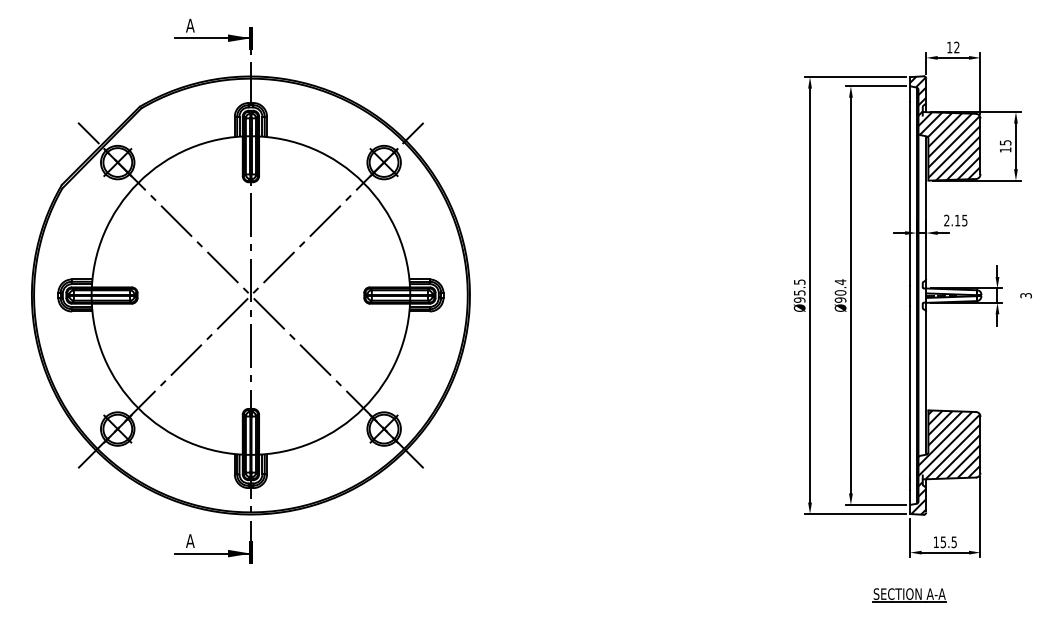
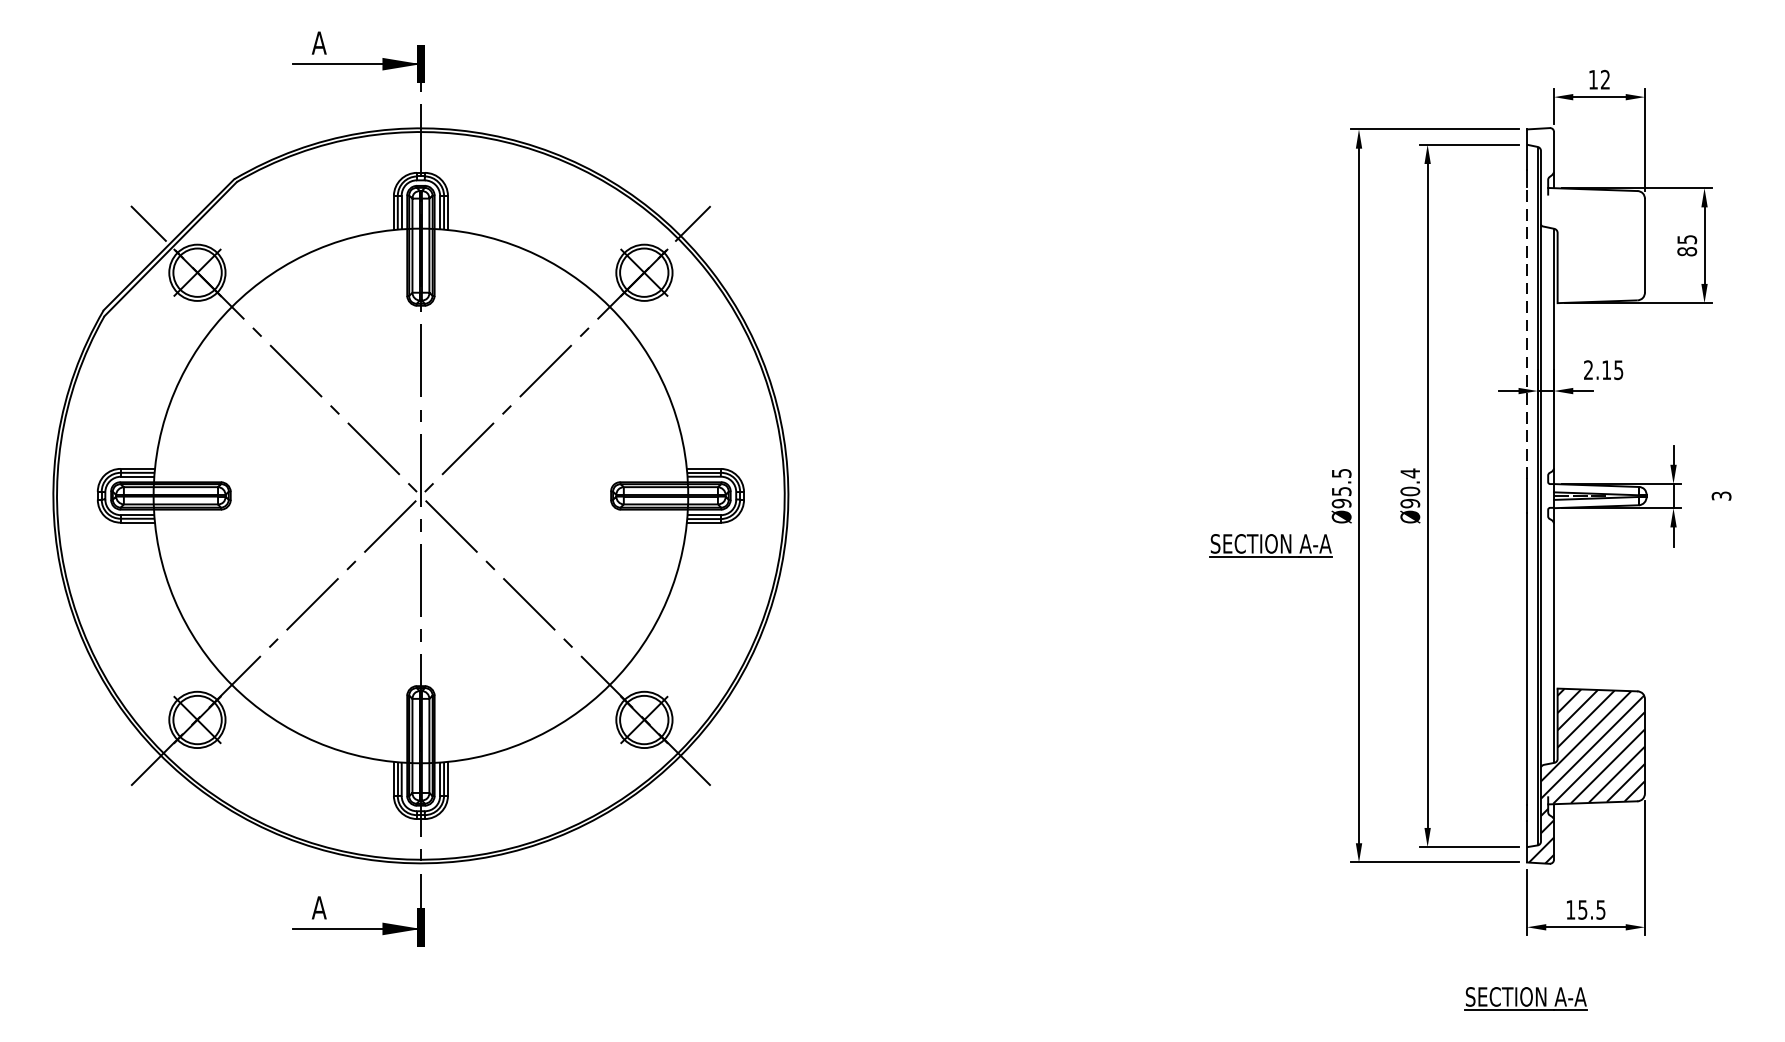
hatch: (945, 128) -> (1586, 215), removed
text: (1005, 149) -> (1686, 250), 15 -> 85
line: (910, 198) -> (1527, 333), solid -> dashed
part: (757, 325) -> (1270, 546), added

